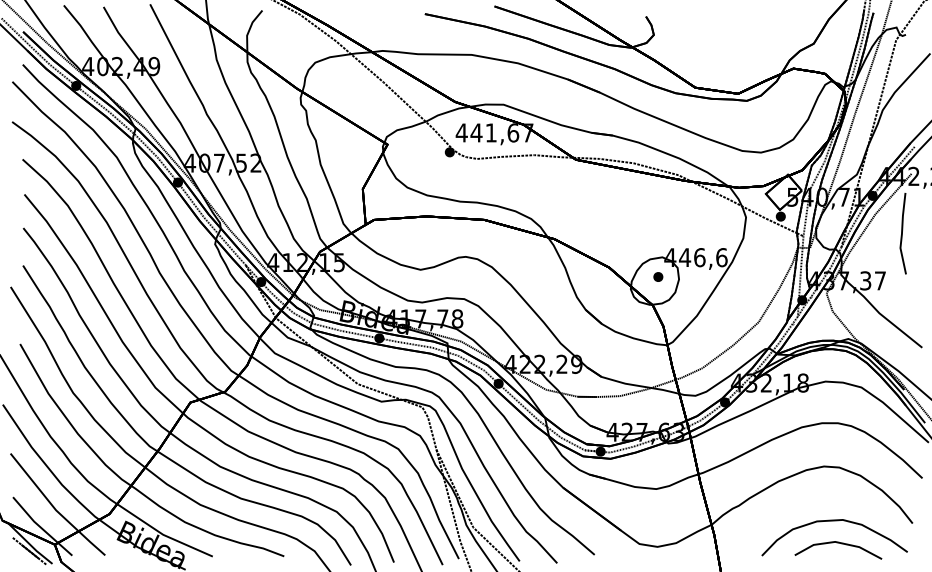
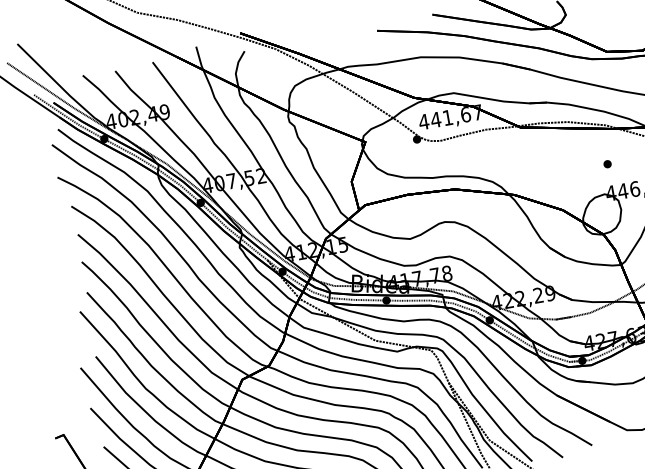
part: (658, 276) -> (607, 163), moved

